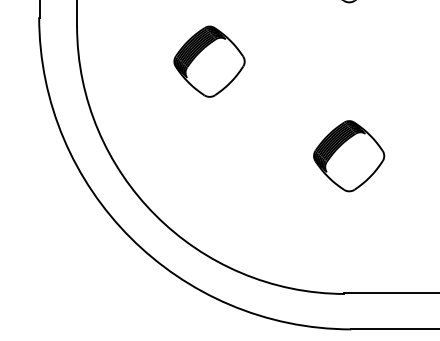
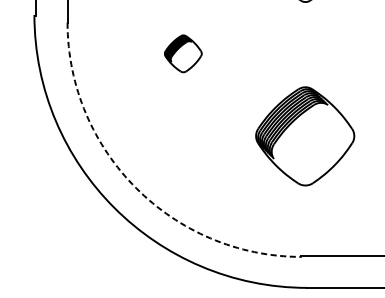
part: (209, 61) -> (183, 53), size x0.6
part: (349, 156) -> (305, 136), size x1.6
arc: (155, 215) -> (136, 188), solid -> dashed

